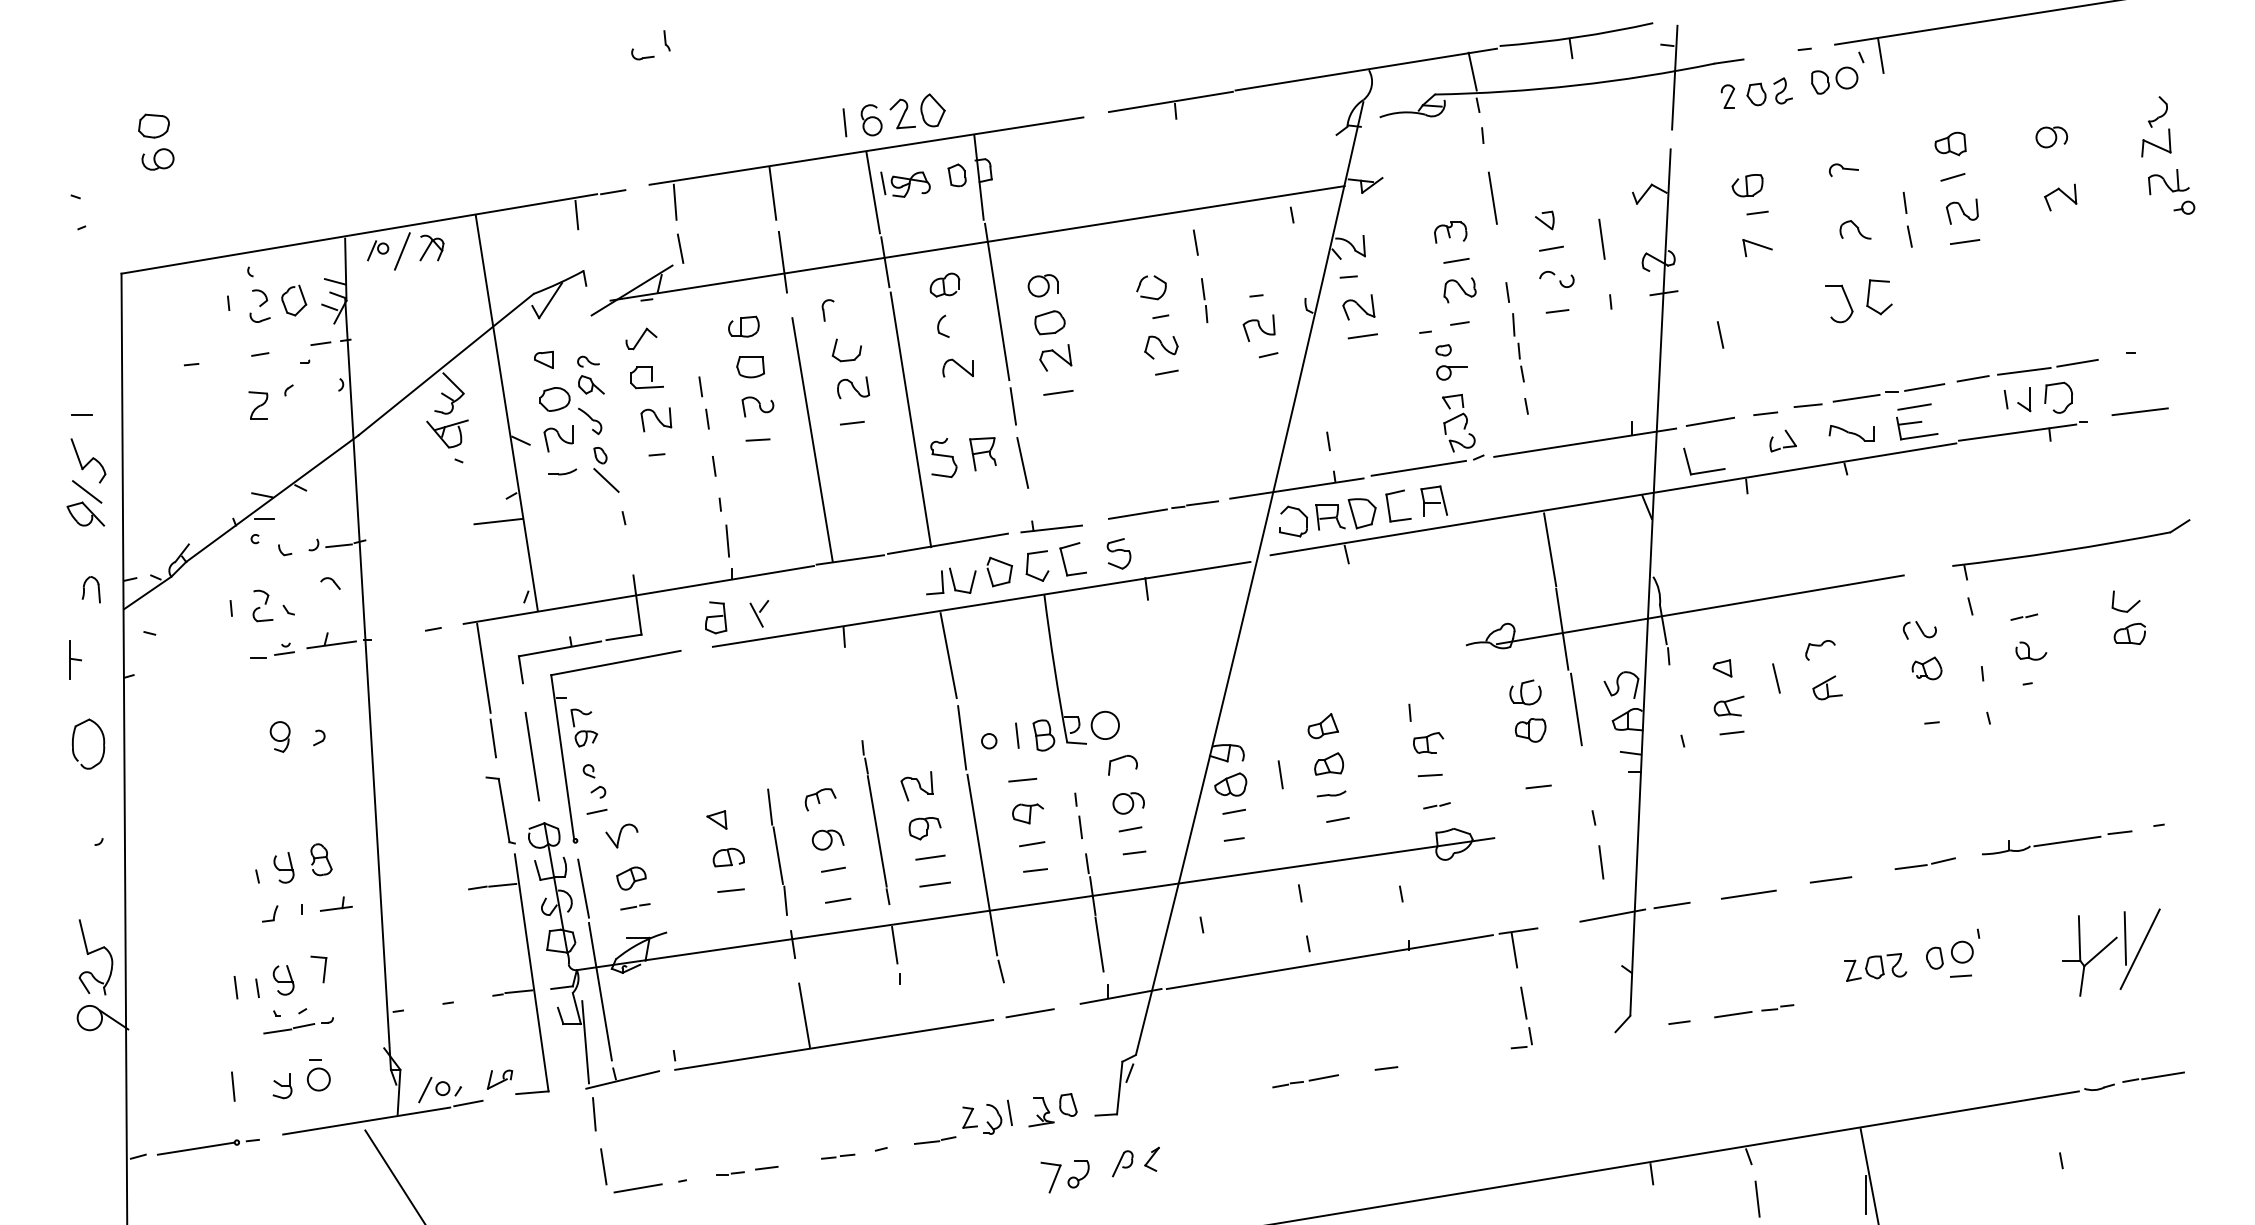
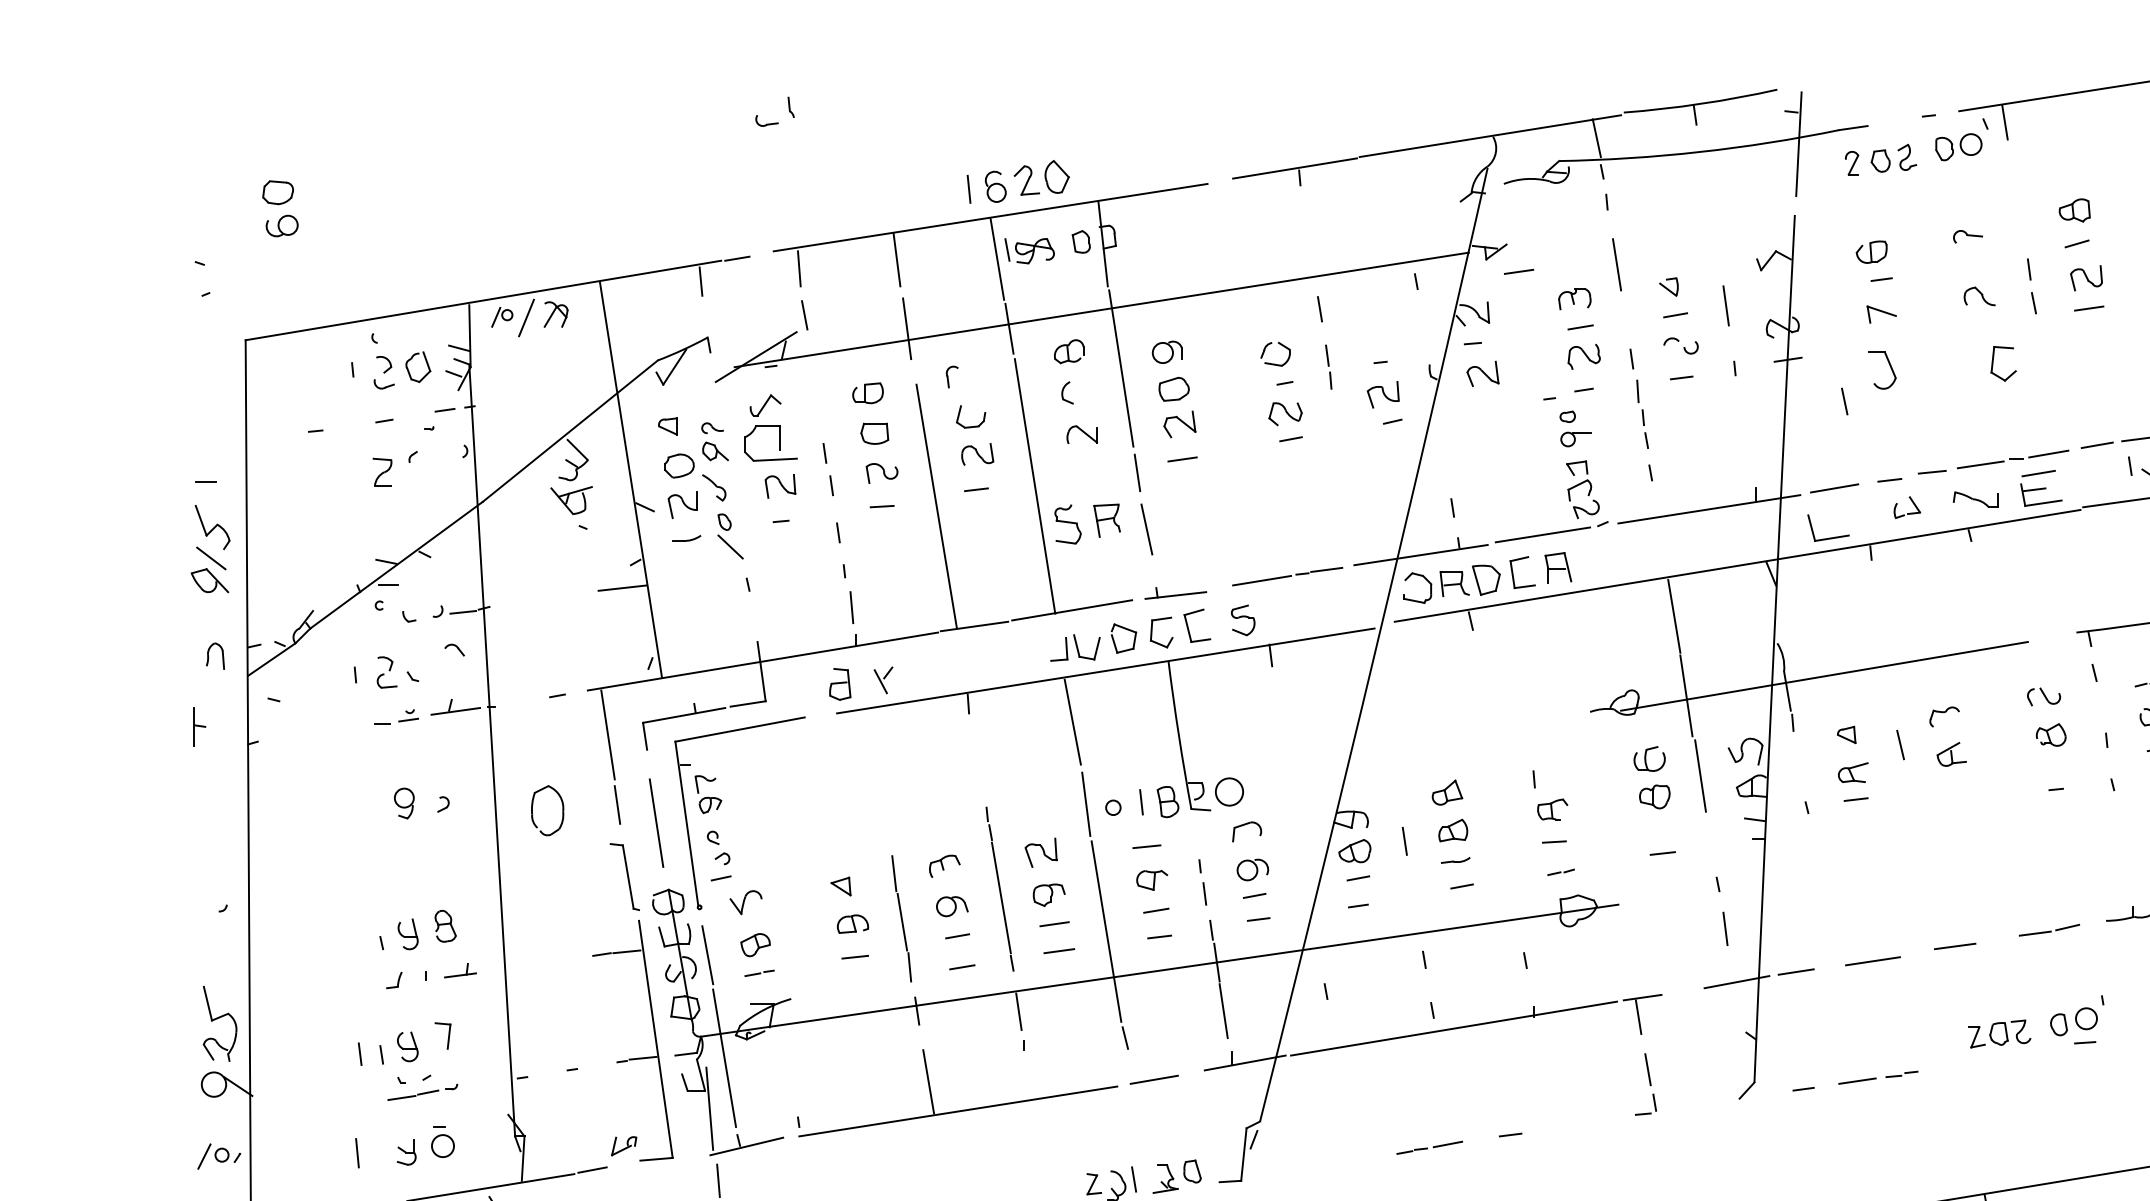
part: (1846, 299) -> (1889, 366), moved
line: (1362, 336) -> (1518, 272), moved
part: (646, 377) -> (770, 444), size x1.6
part: (73, 743) -> (532, 810), moved
part: (439, 1090) -> (218, 1157), moved

